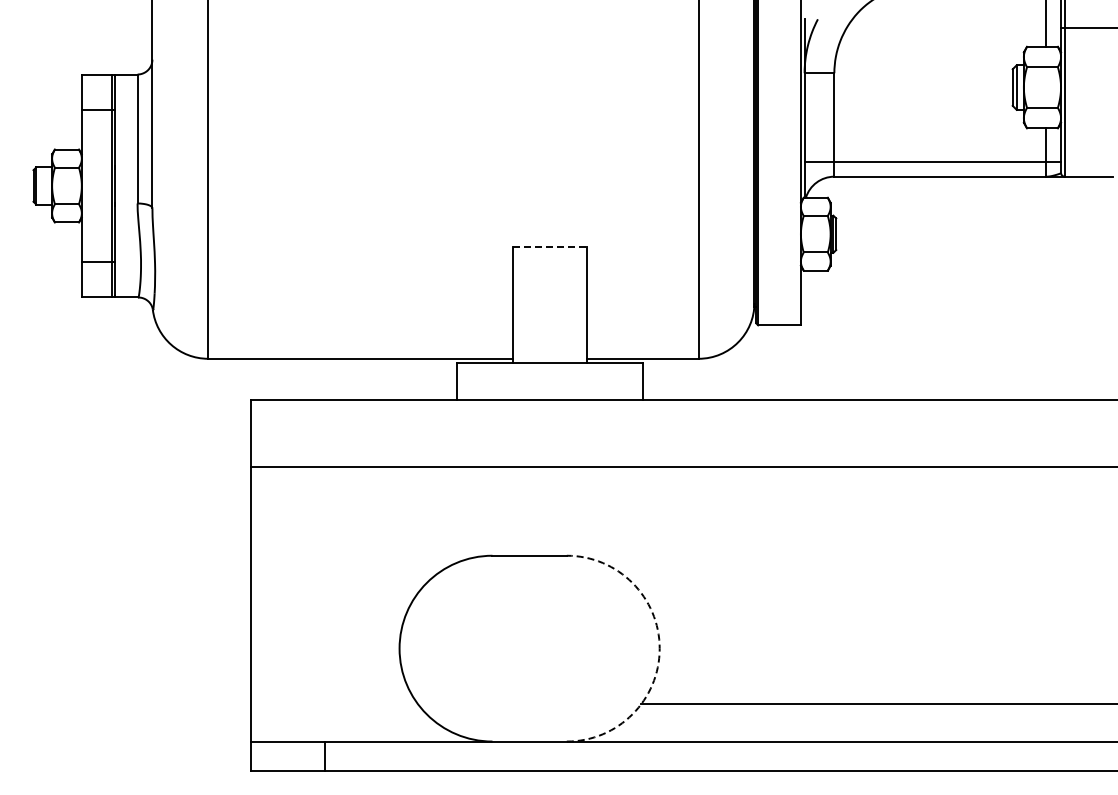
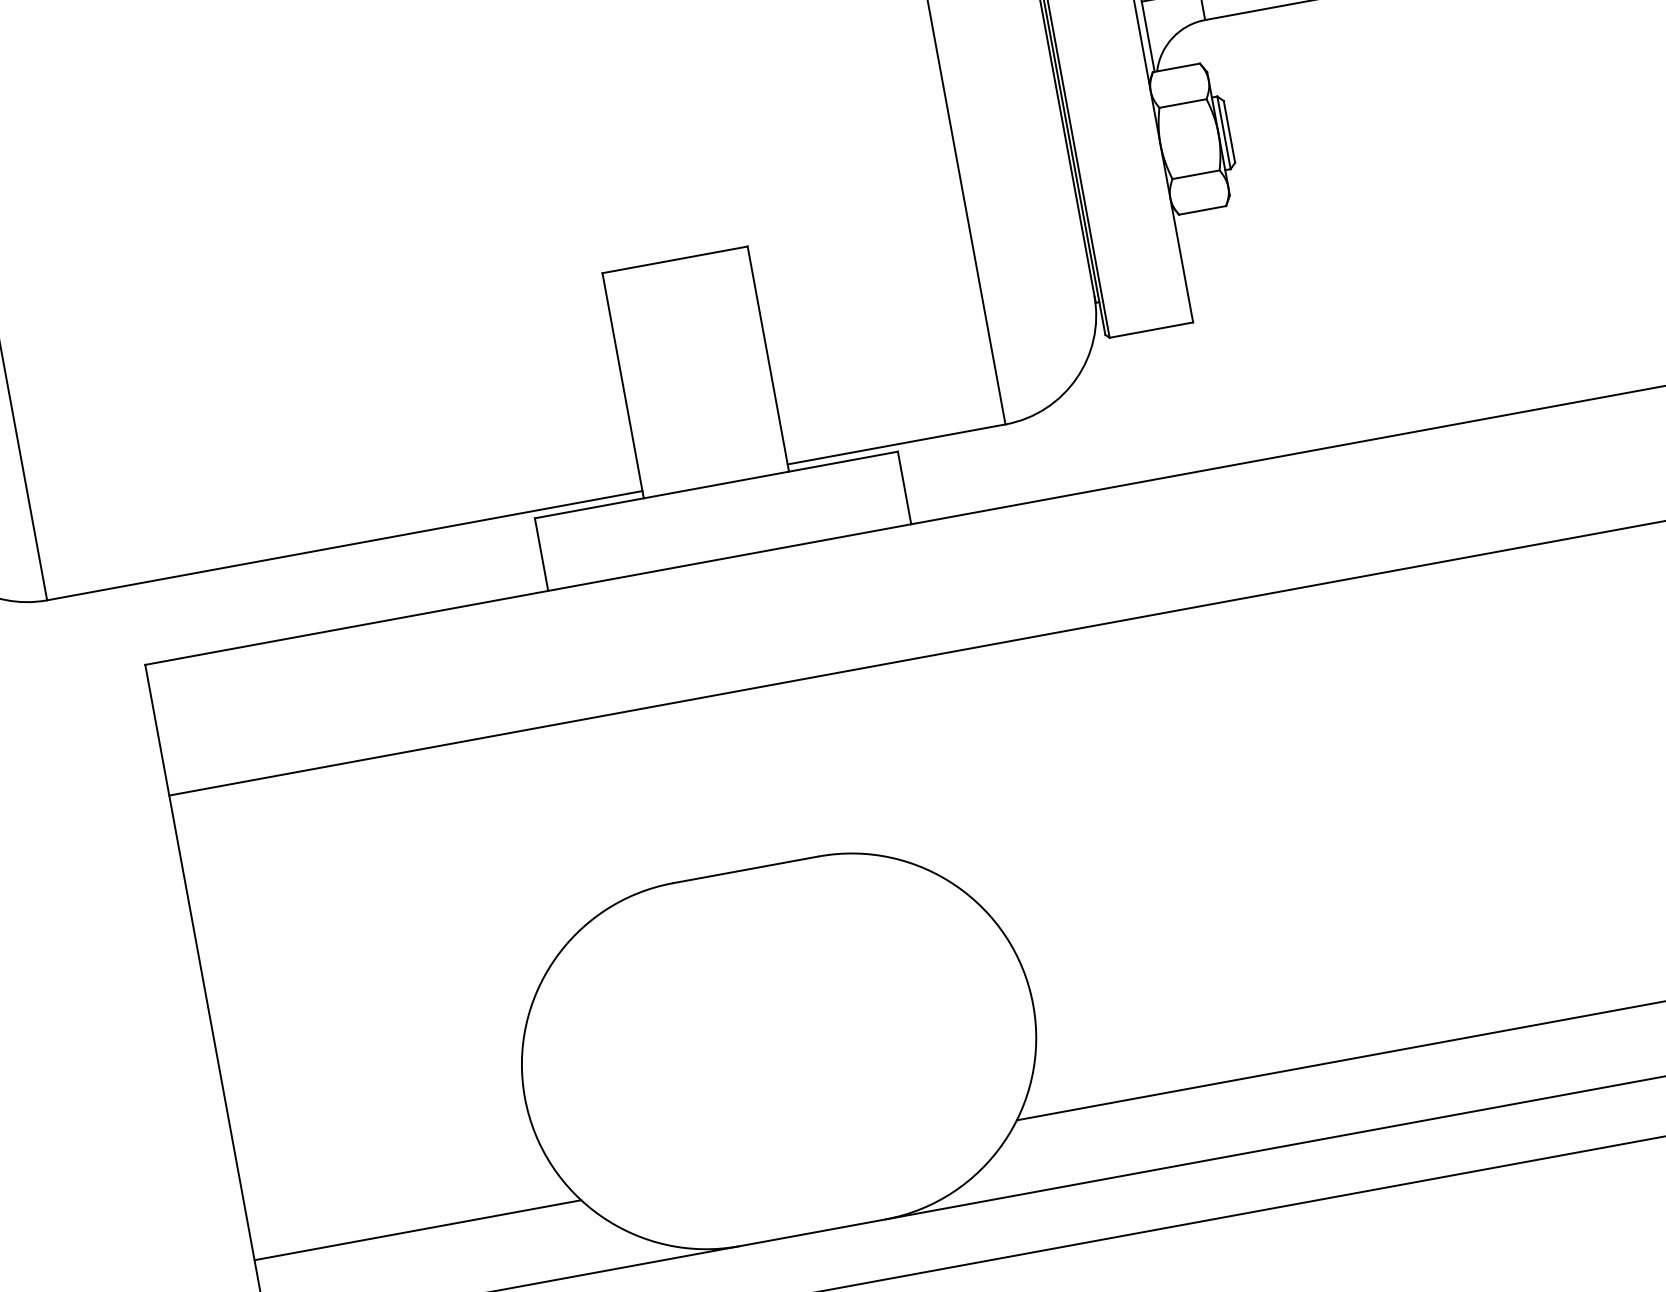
line: (550, 247) -> (675, 260), dashed -> solid
arc: (659, 648) -> (1032, 1004), dashed -> solid
line: (334, 704) -> (417, 1230), added

